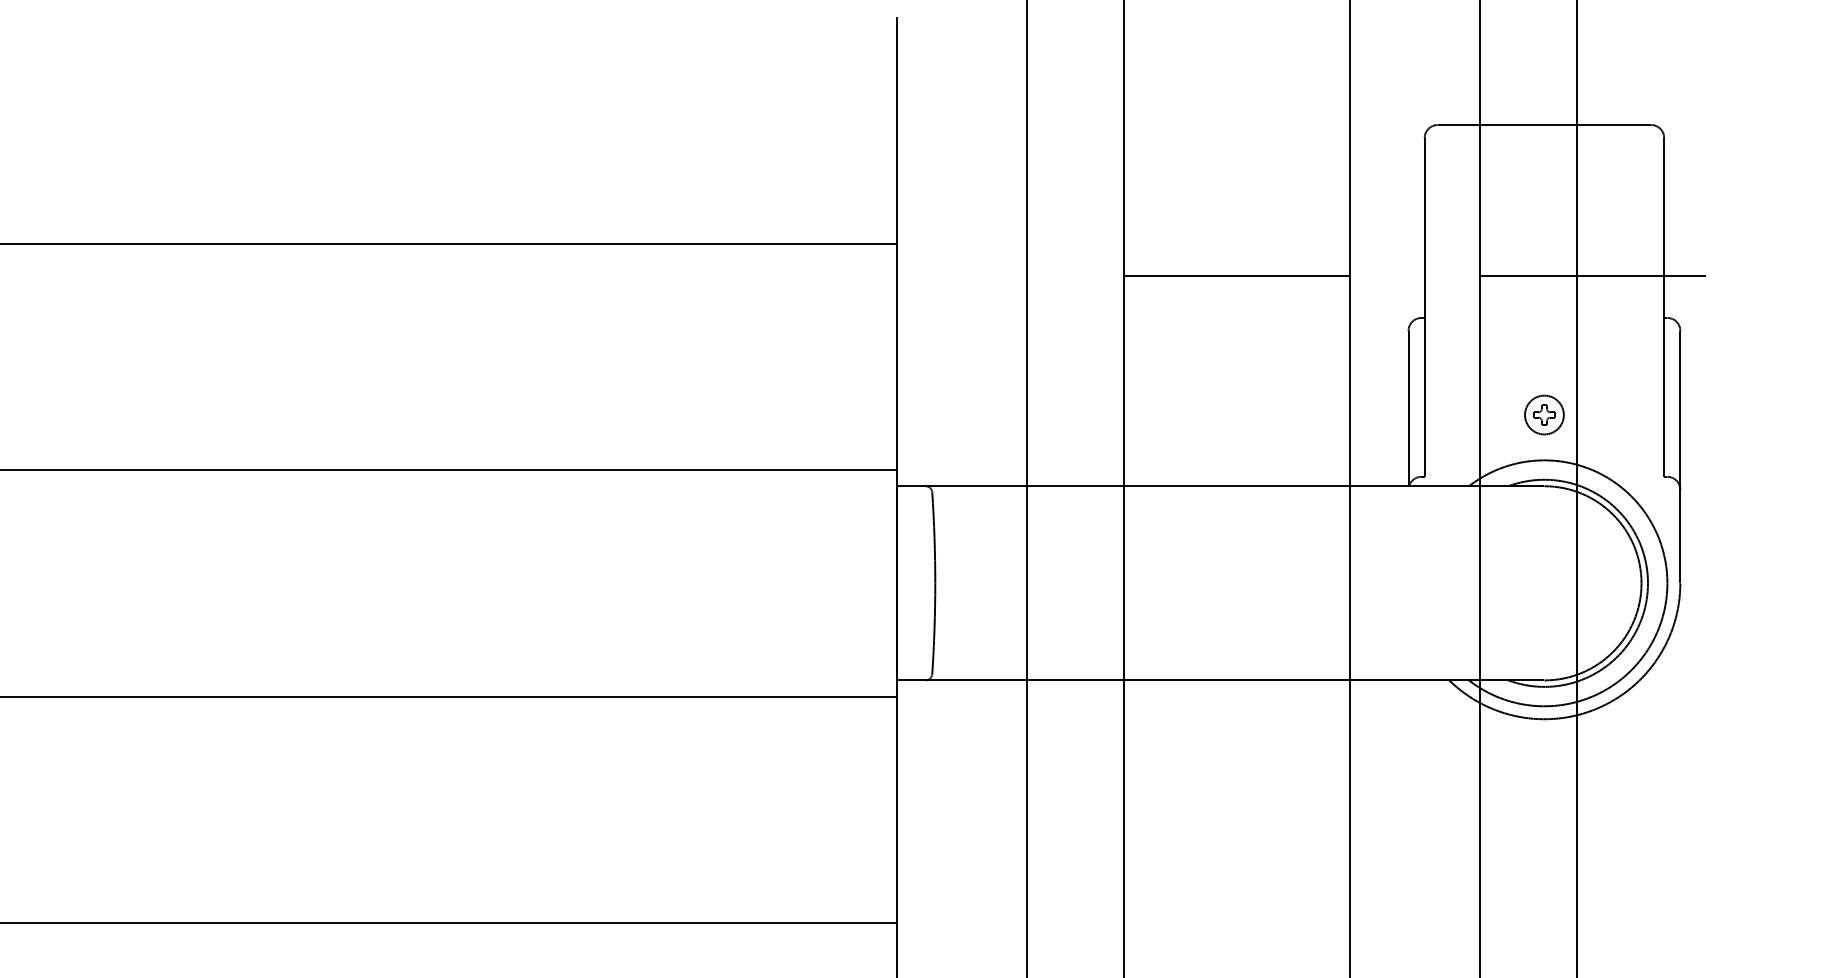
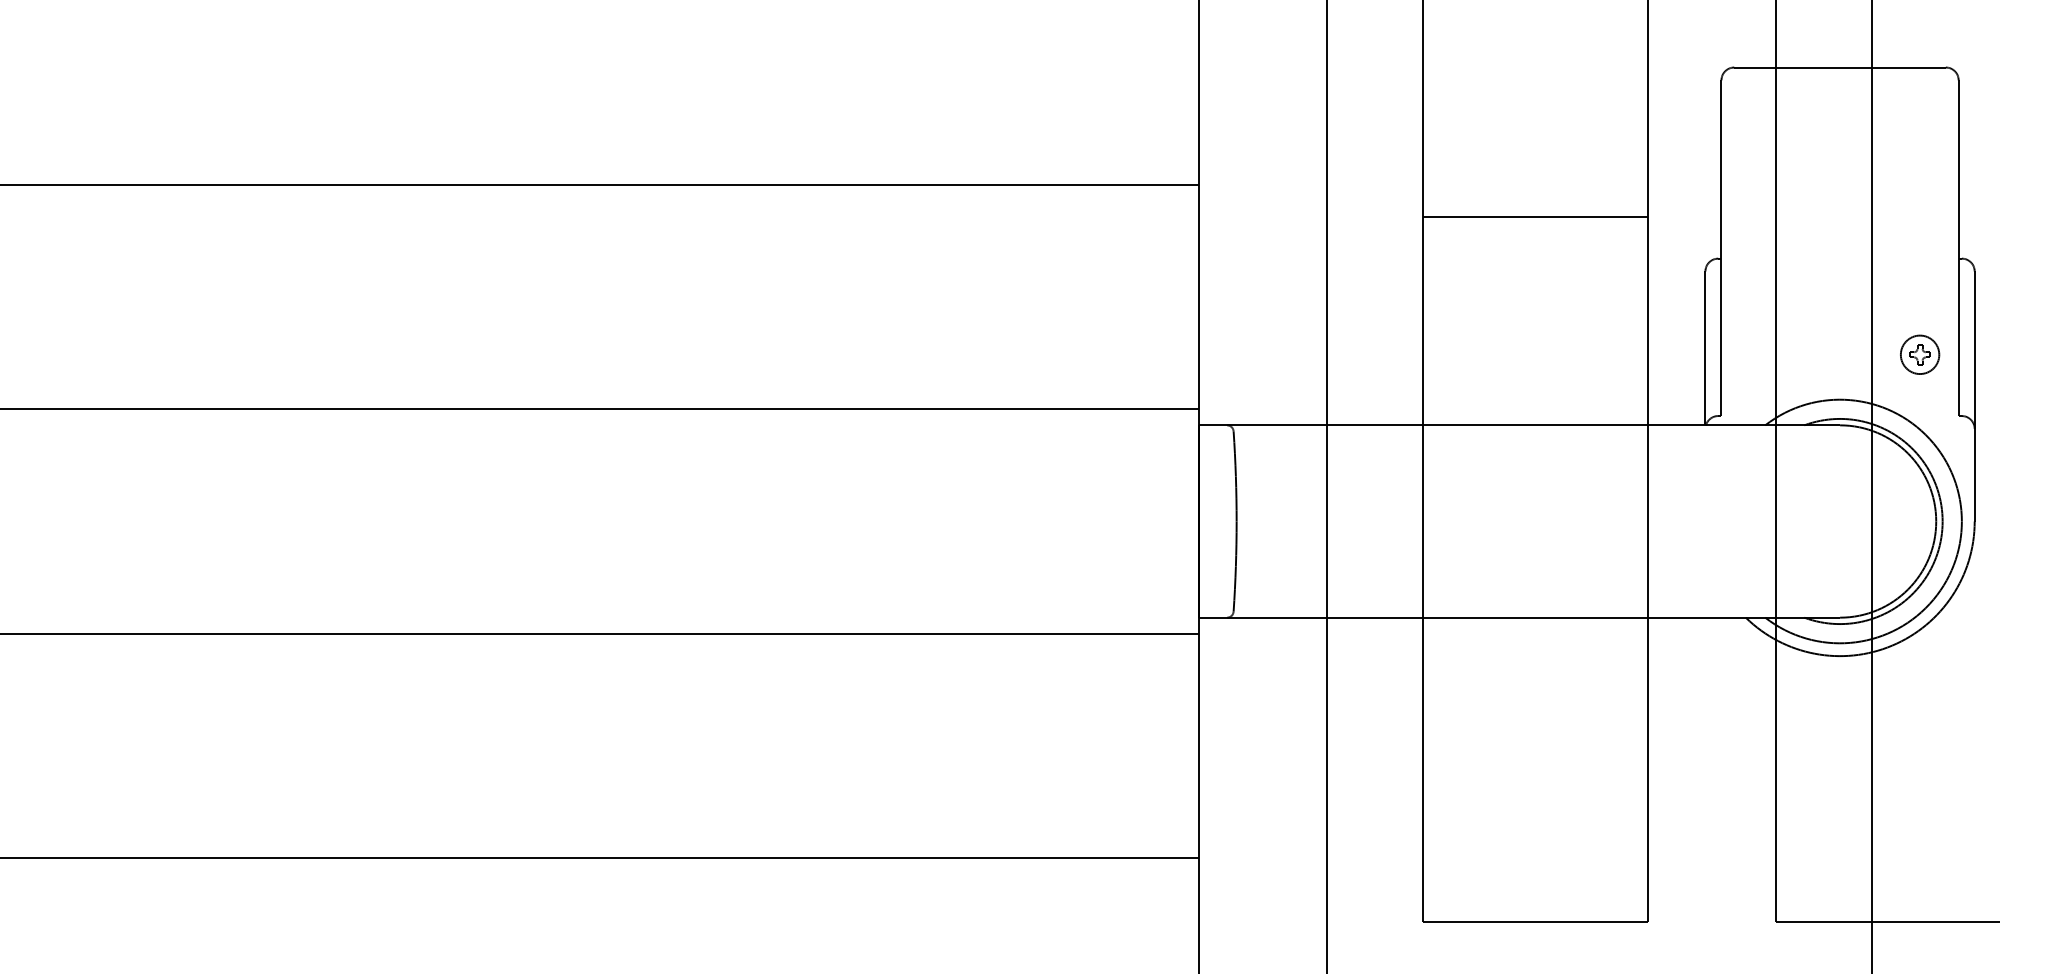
line: (1592, 275) -> (1887, 216), removed
part: (1544, 414) -> (1920, 354), moved

